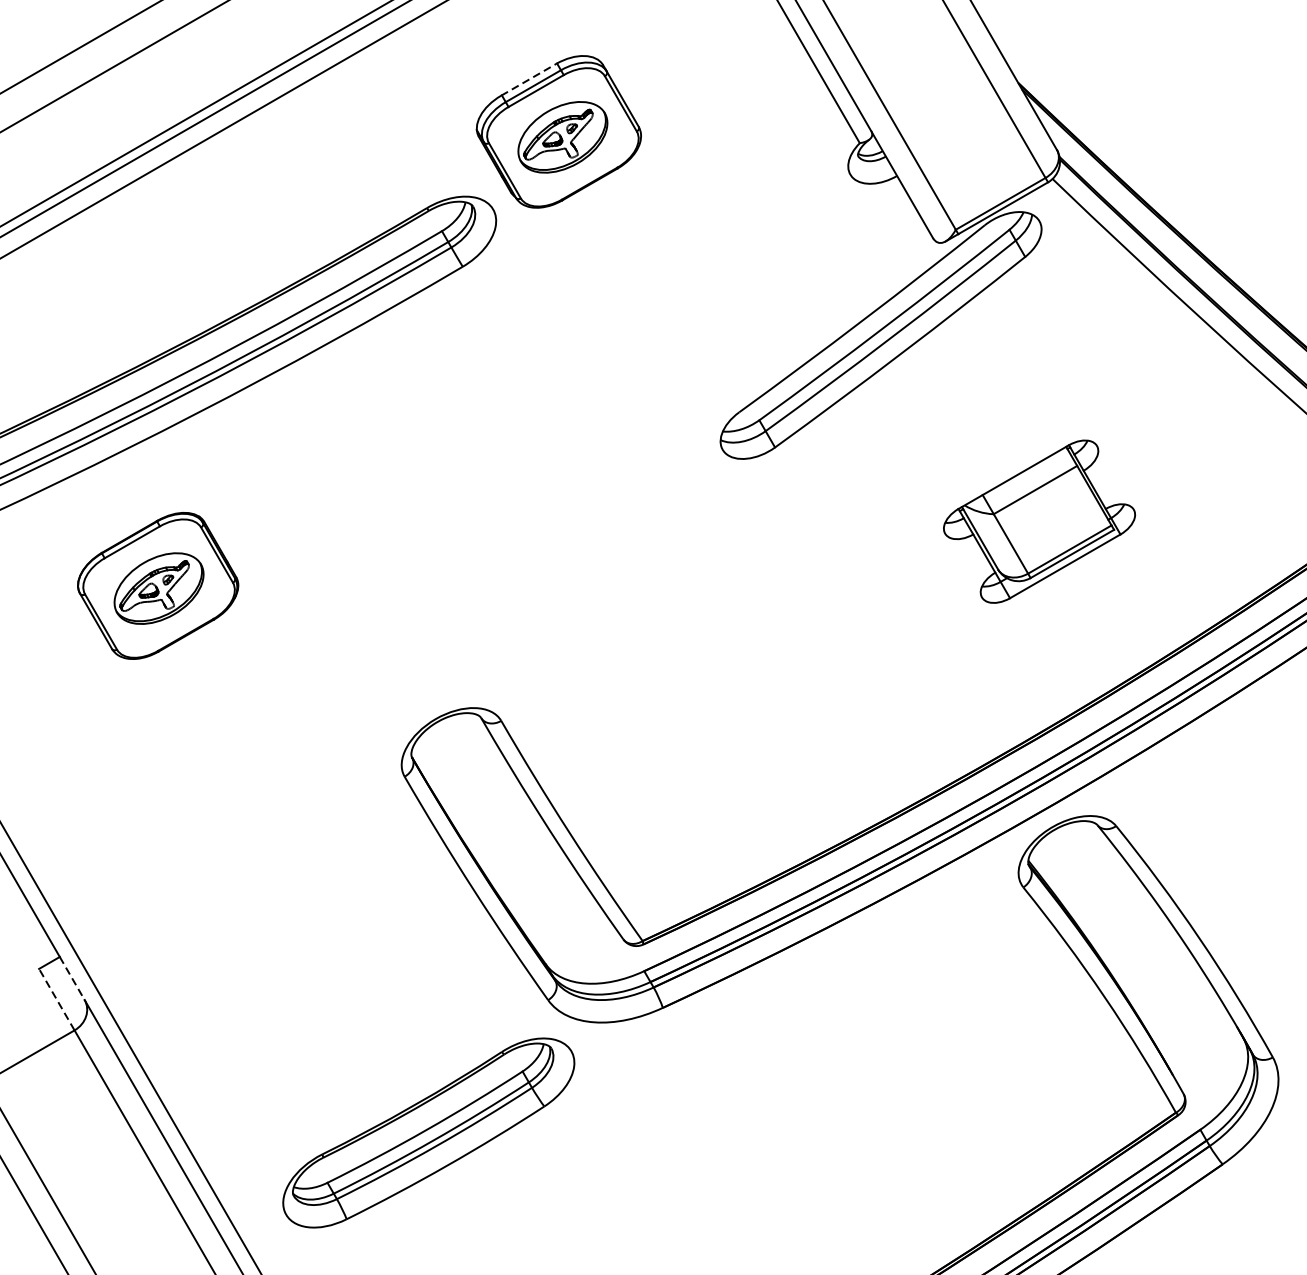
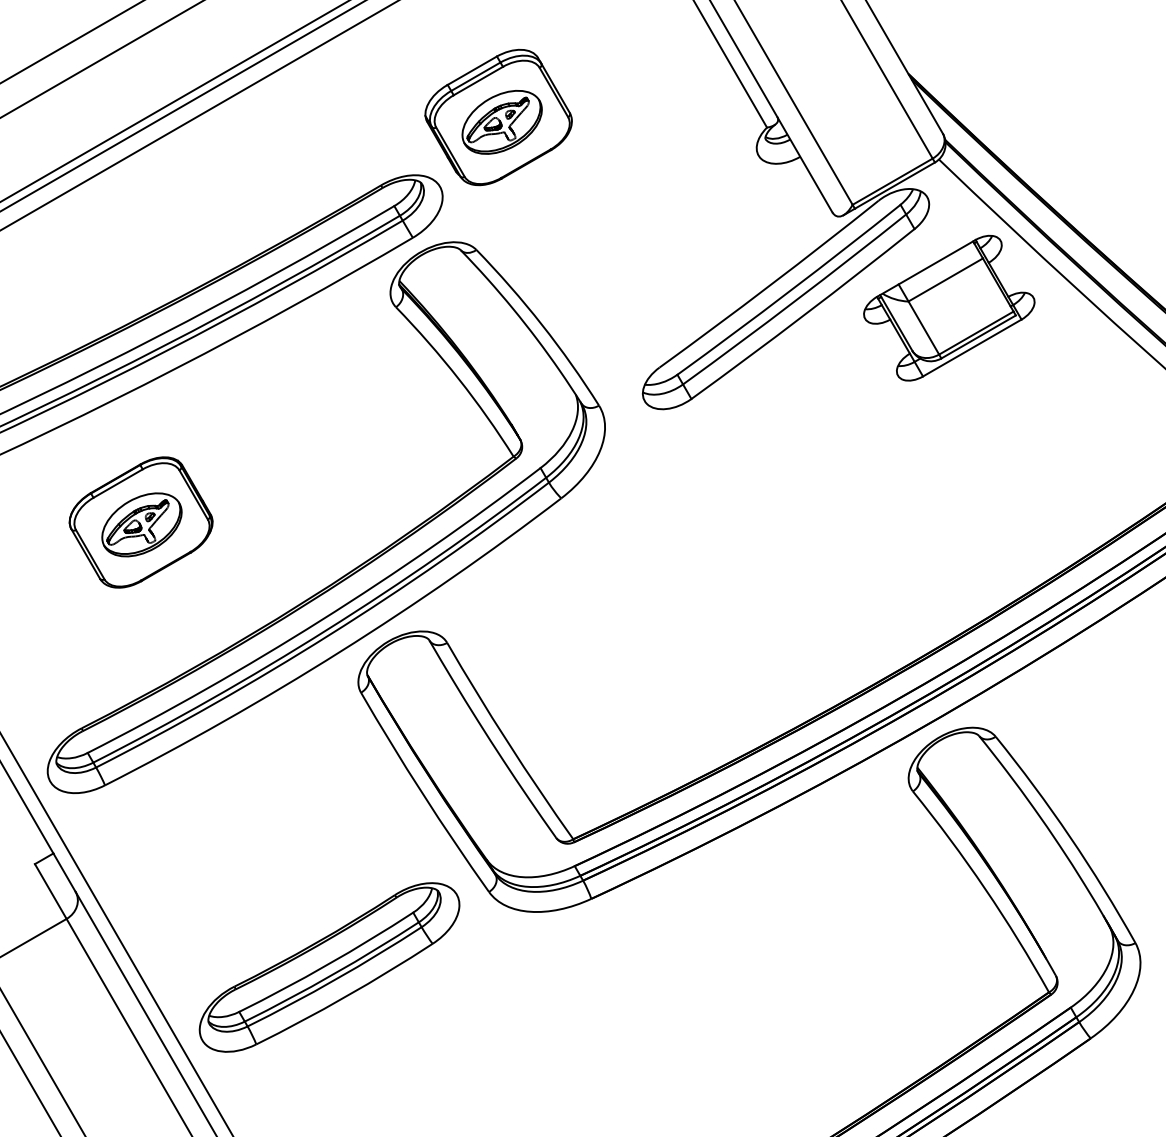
line: (529, 79) -> (472, 70), dashed -> solid
part: (1039, 520) -> (949, 307), moved
part: (401, 634) -> (358, 565), added
line: (72, 979) -> (64, 873), dashed -> solid
line: (56, 999) -> (50, 891), dashed -> solid
part: (428, 1133) -> (329, 967), moved

